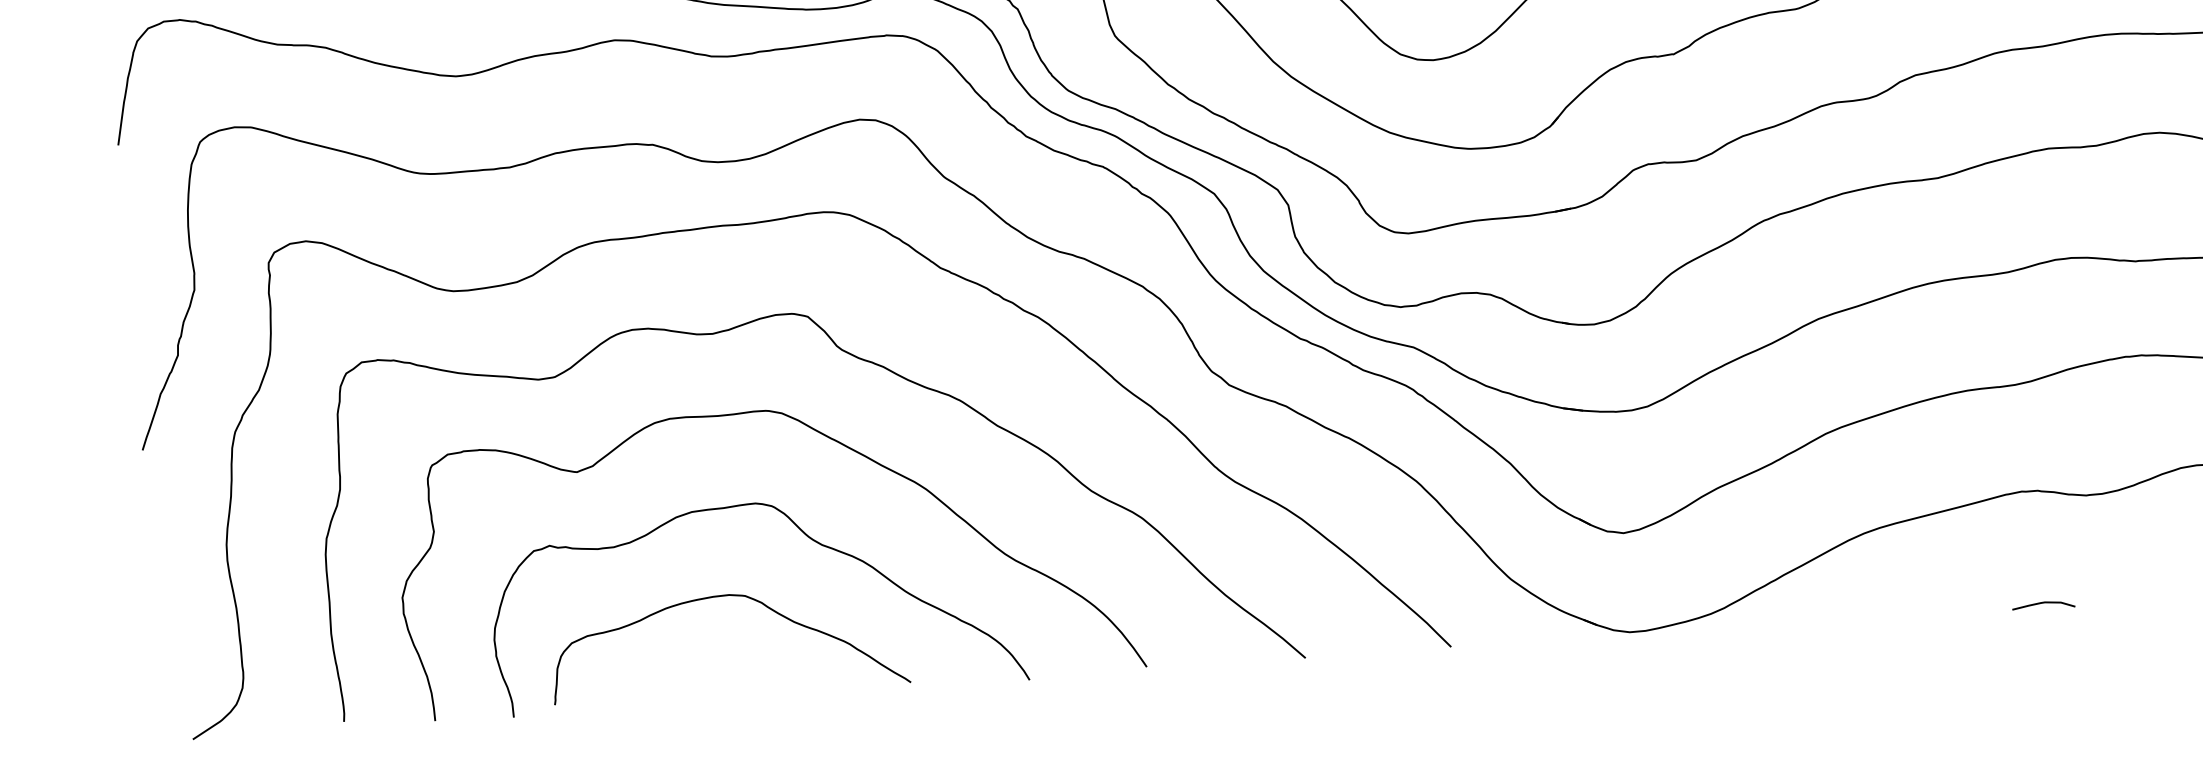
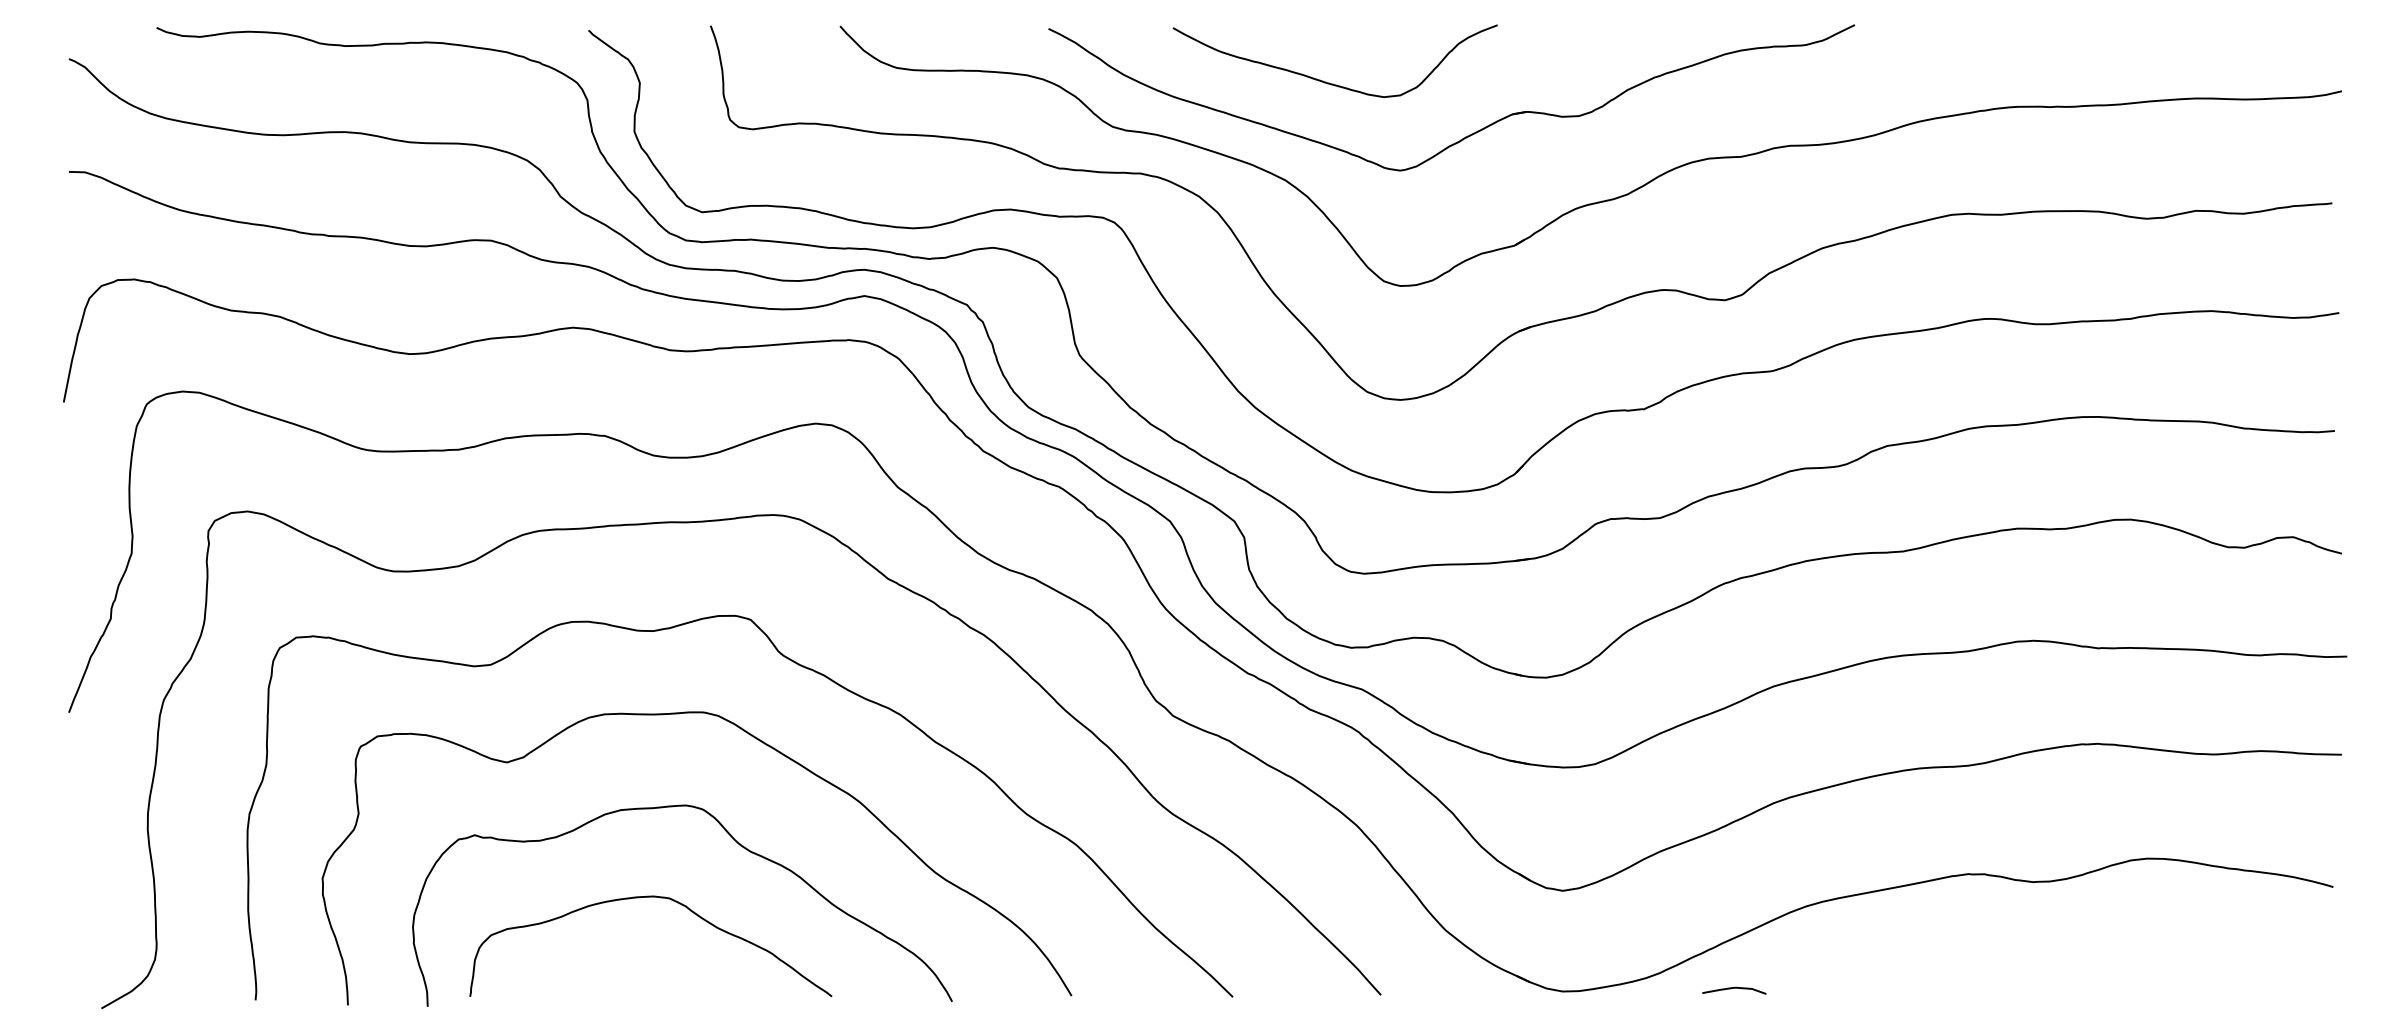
curve: (2043, 603) -> (1734, 988), moved

